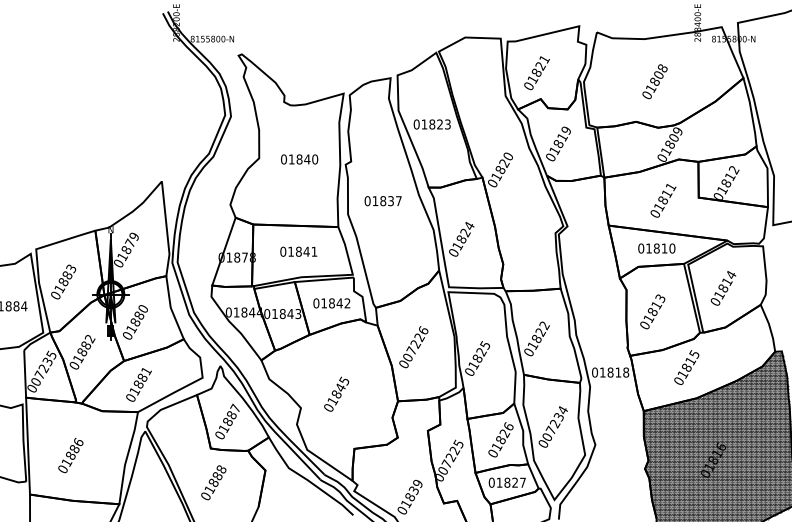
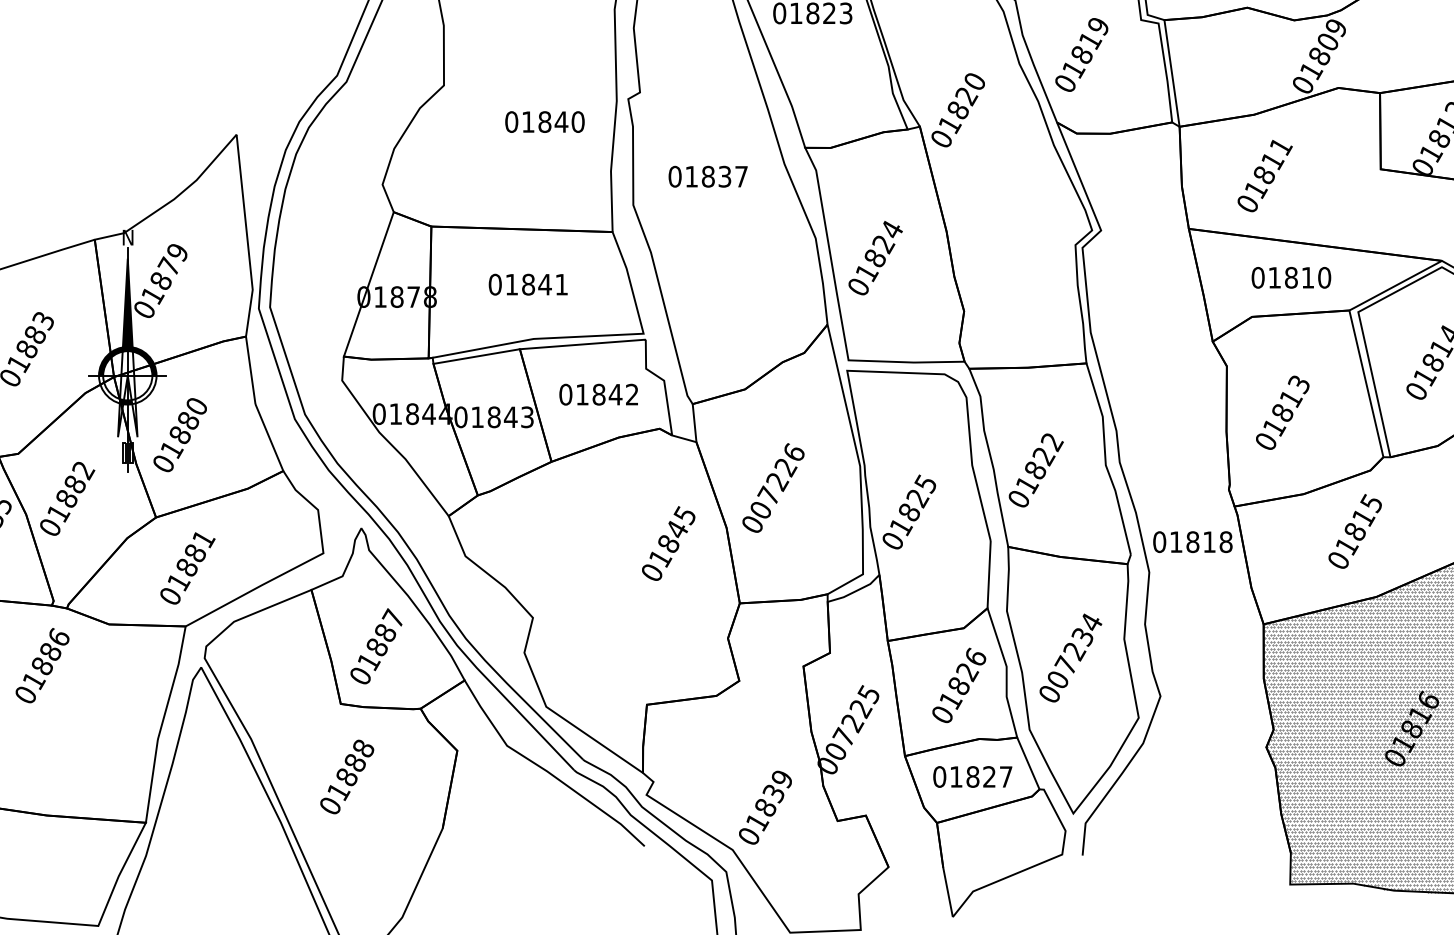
text: (299, 159) -> (544, 122), moved
text: (663, 200) -> (1265, 175), moved
text: (336, 393) -> (668, 541), moved
text: (70, 455) -> (41, 665), moved

